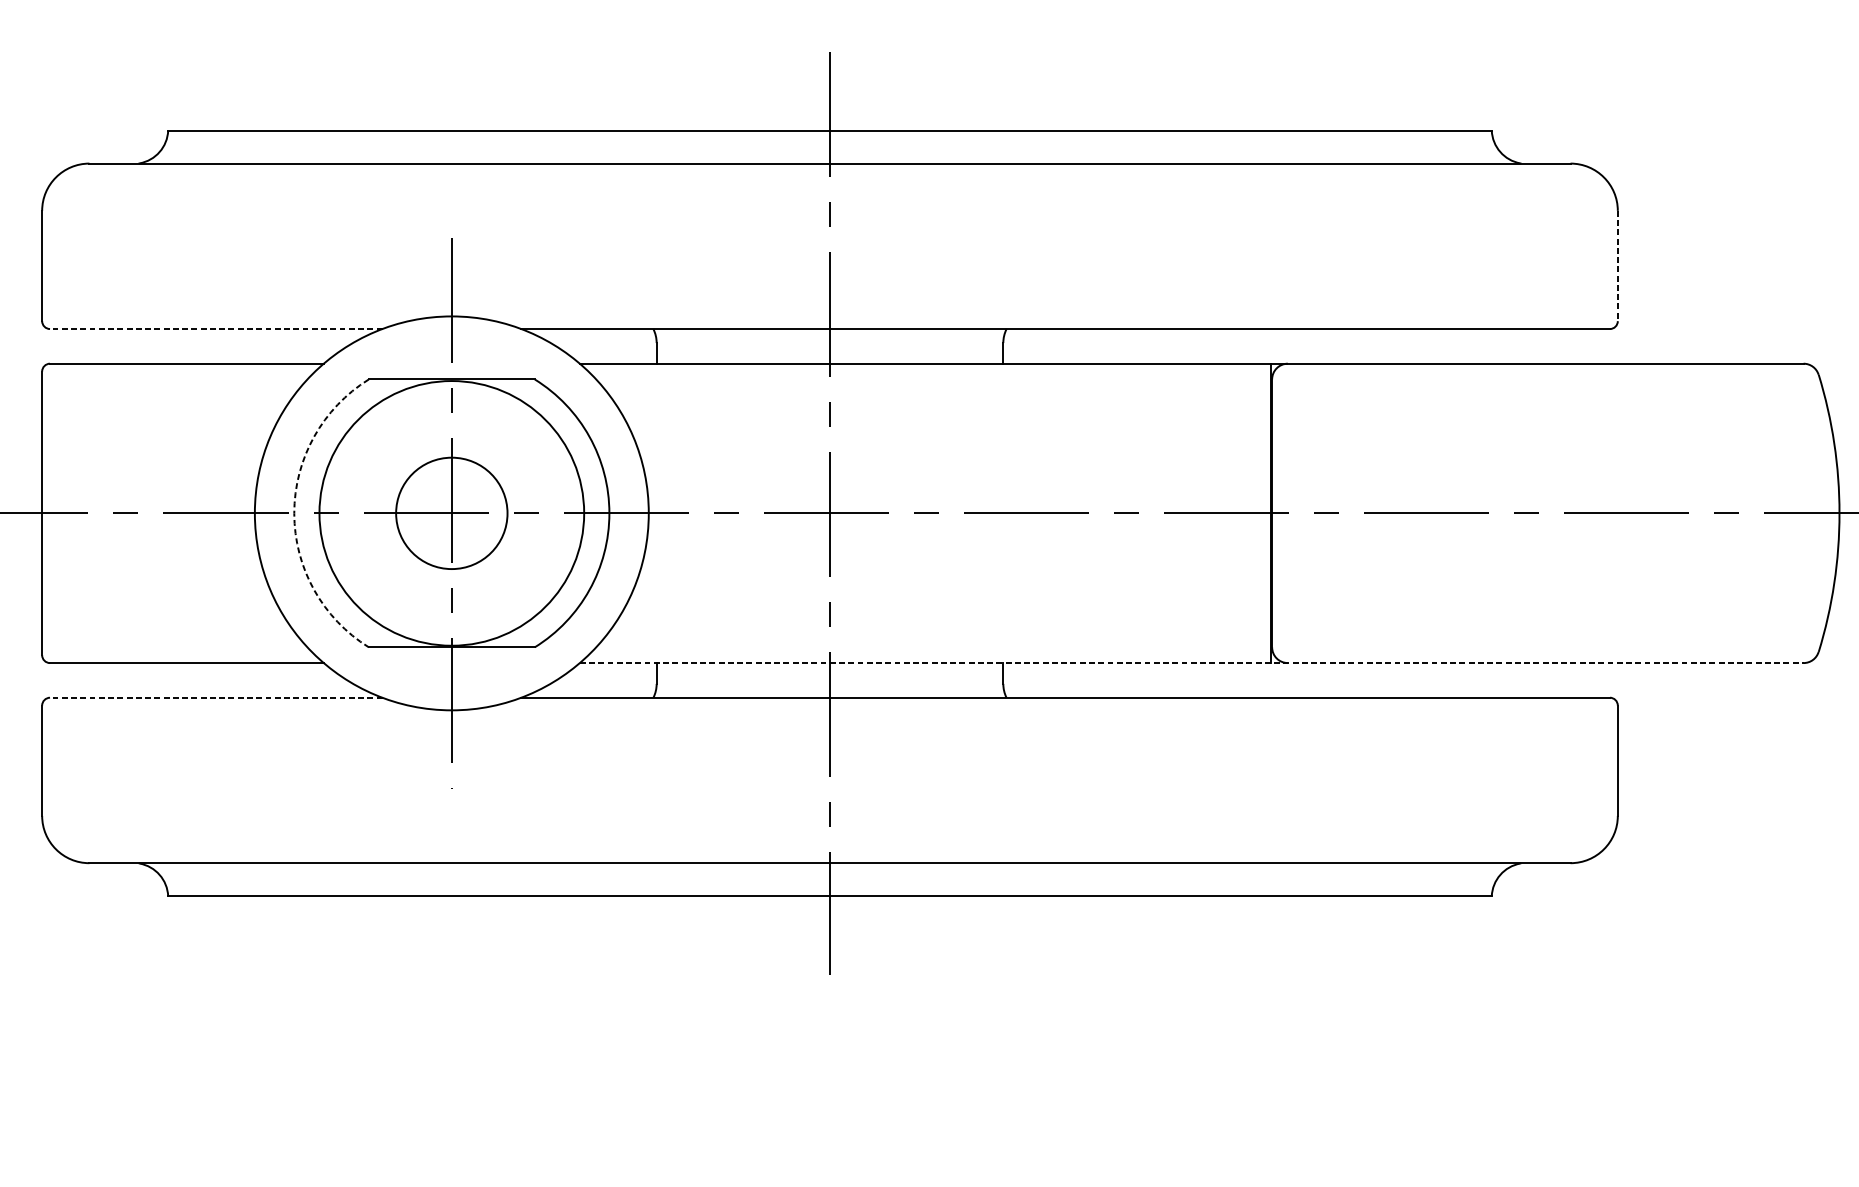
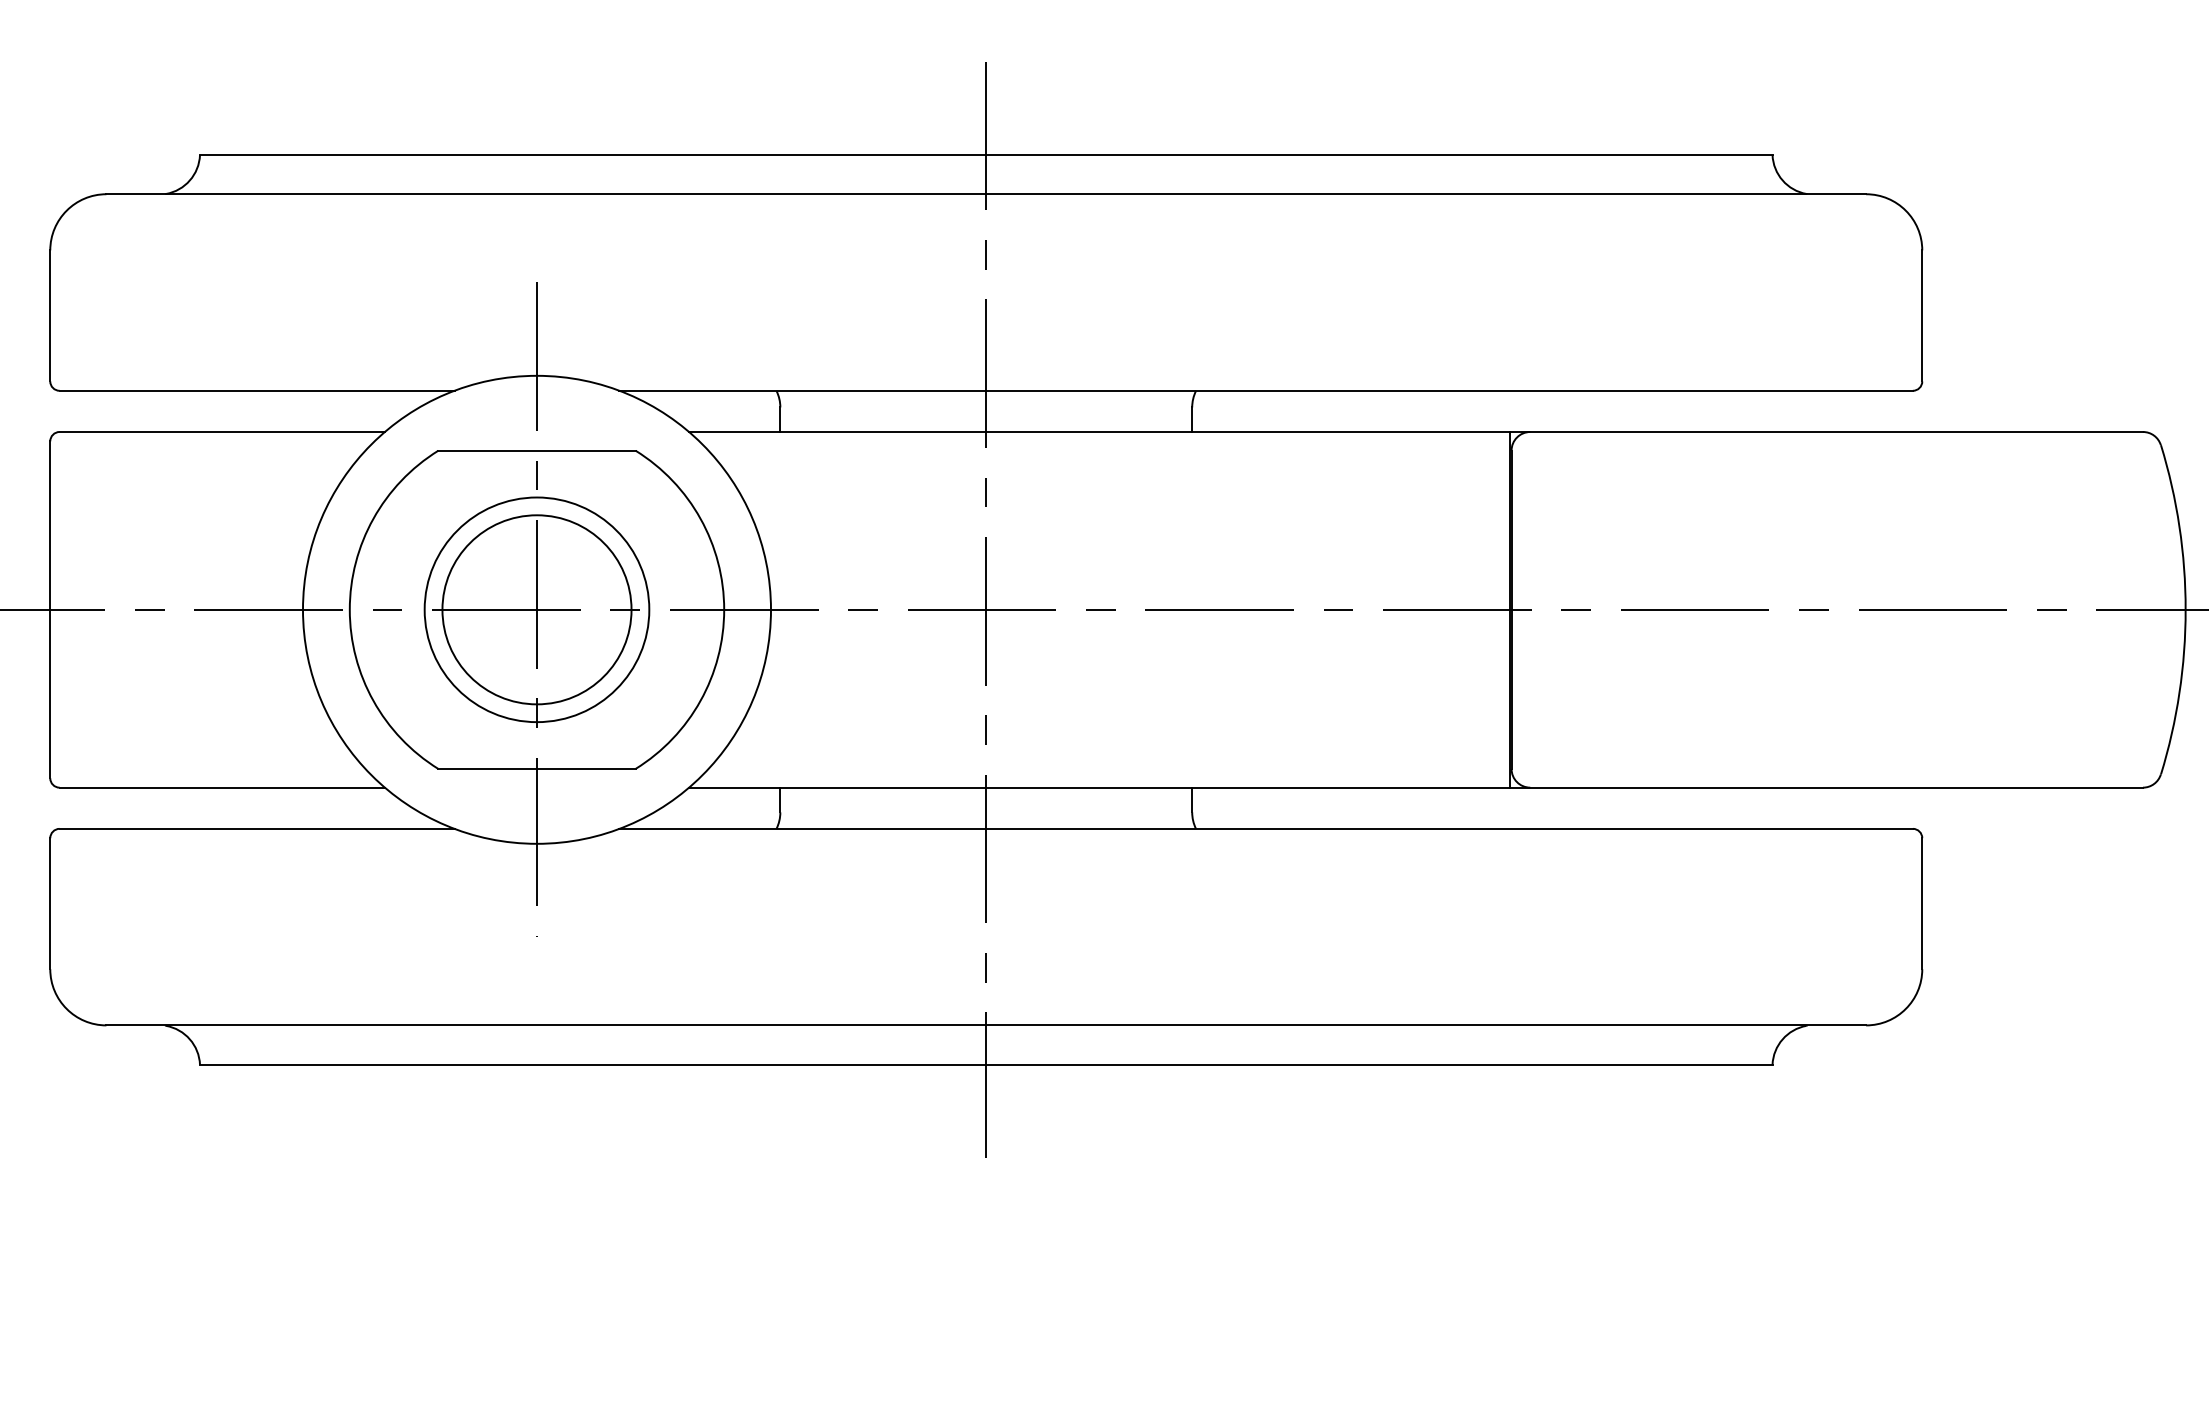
line: (1618, 265) -> (1922, 315), dashed -> solid
line: (215, 328) -> (256, 390), dashed -> solid
arc: (294, 513) -> (349, 609), dashed -> solid
circle: (451, 513) -> (536, 609), size x0.71
circle: (451, 513) -> (536, 609), size x1.43
line: (1192, 662) -> (1416, 787), dashed -> solid
line: (215, 697) -> (256, 828), dashed -> solid

